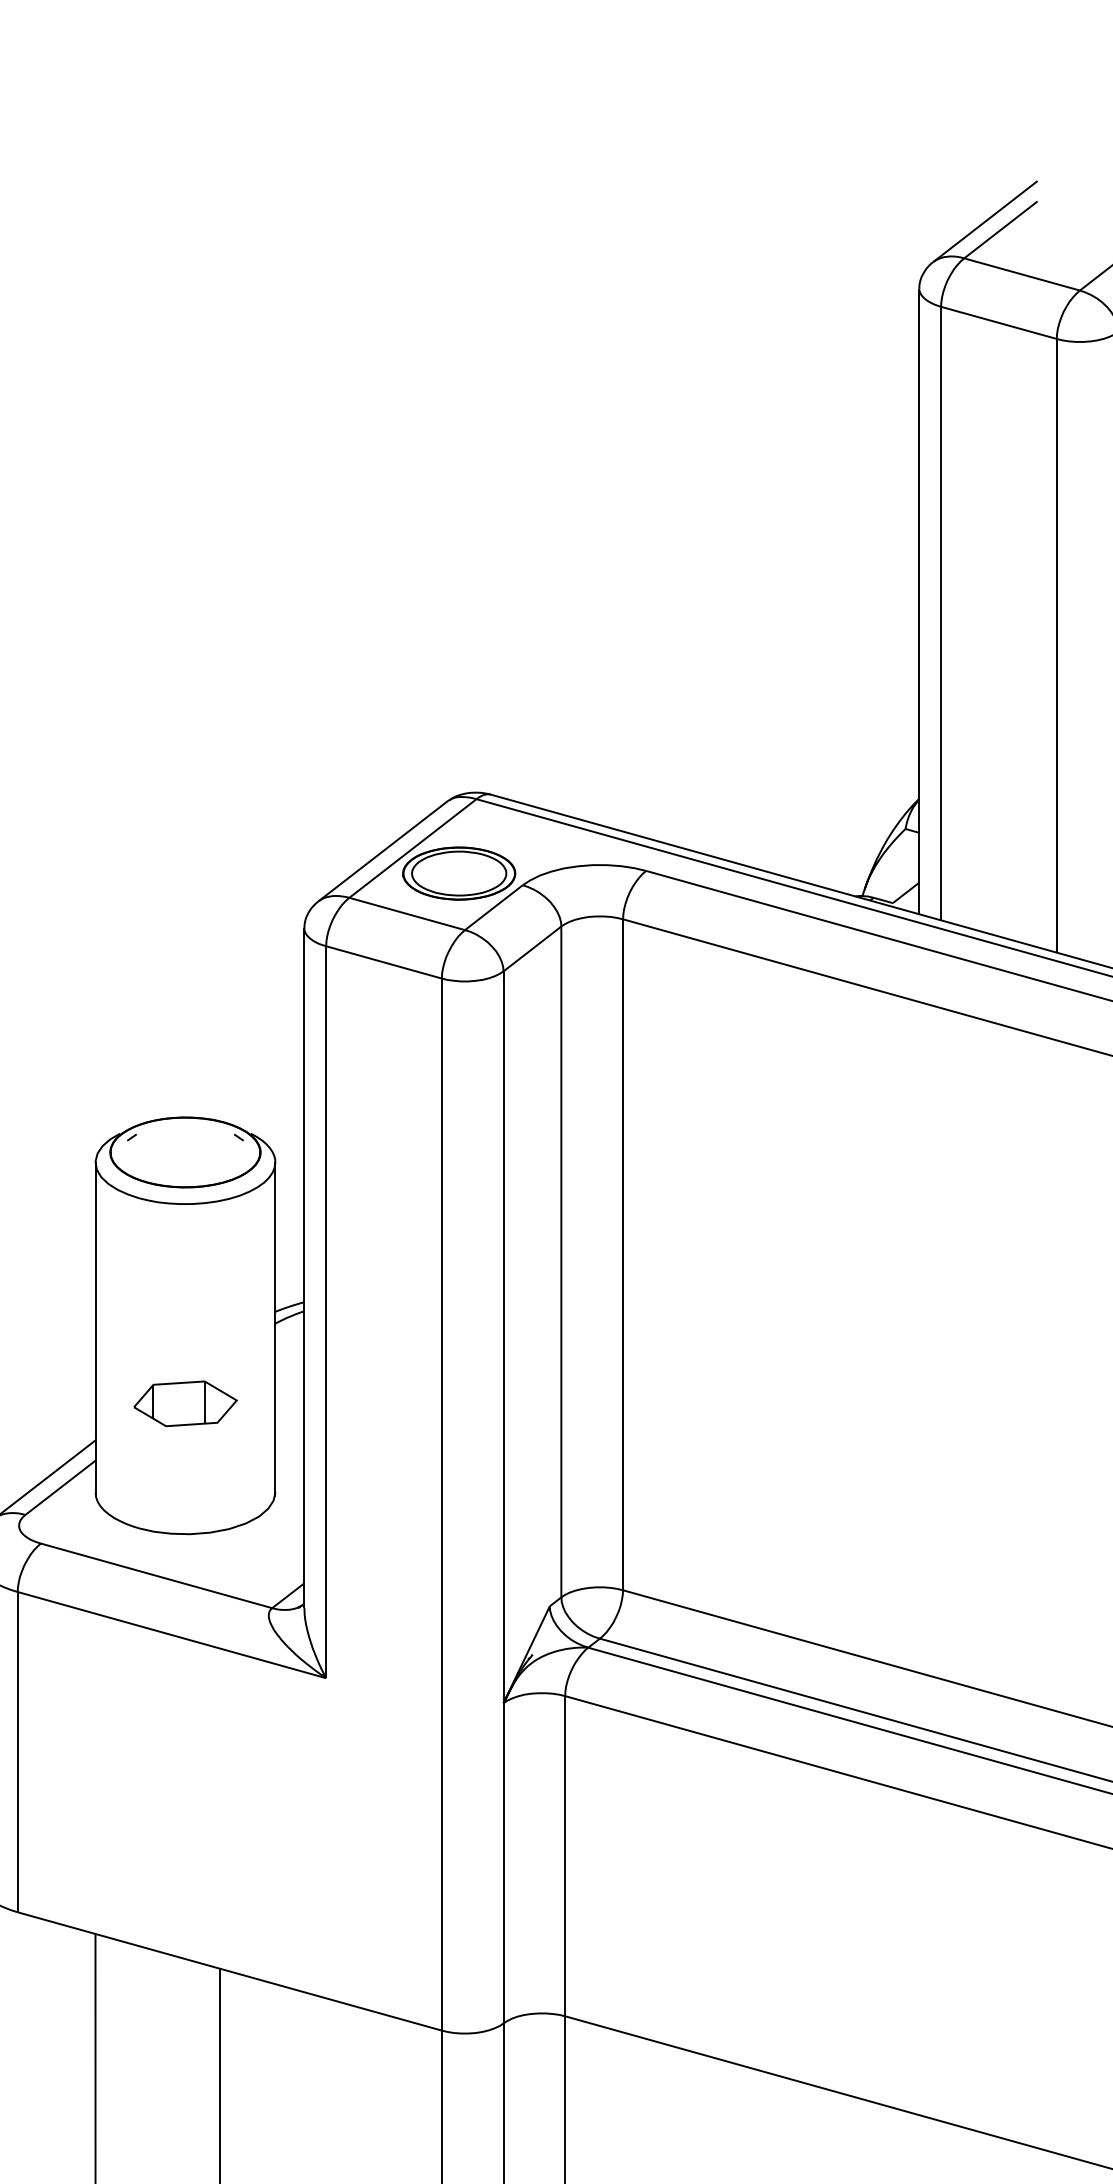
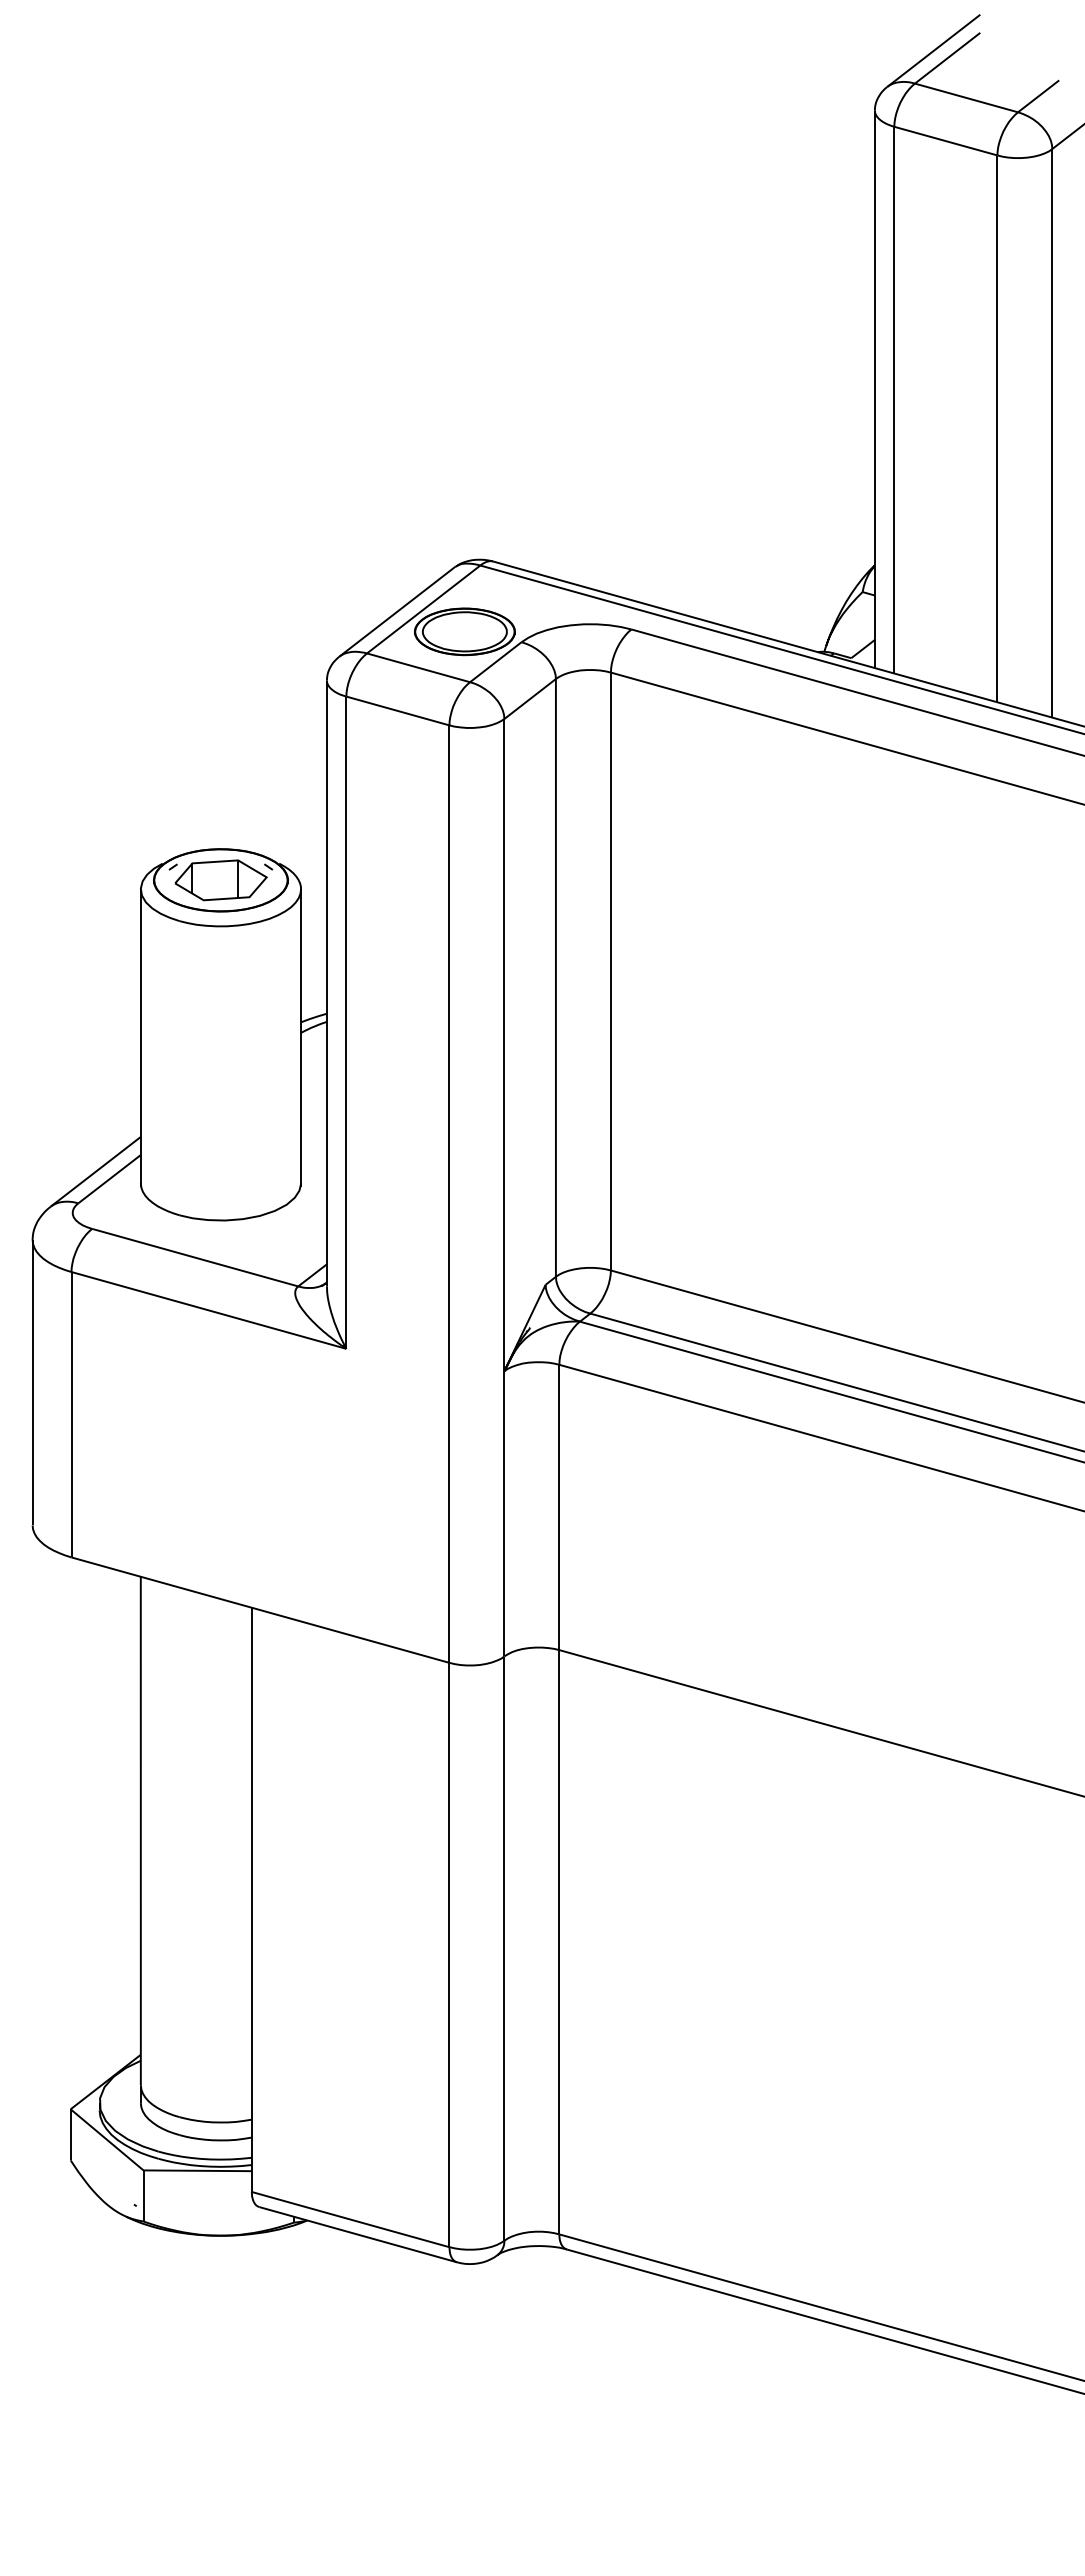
part: (184, 1404) -> (220, 880), moved

